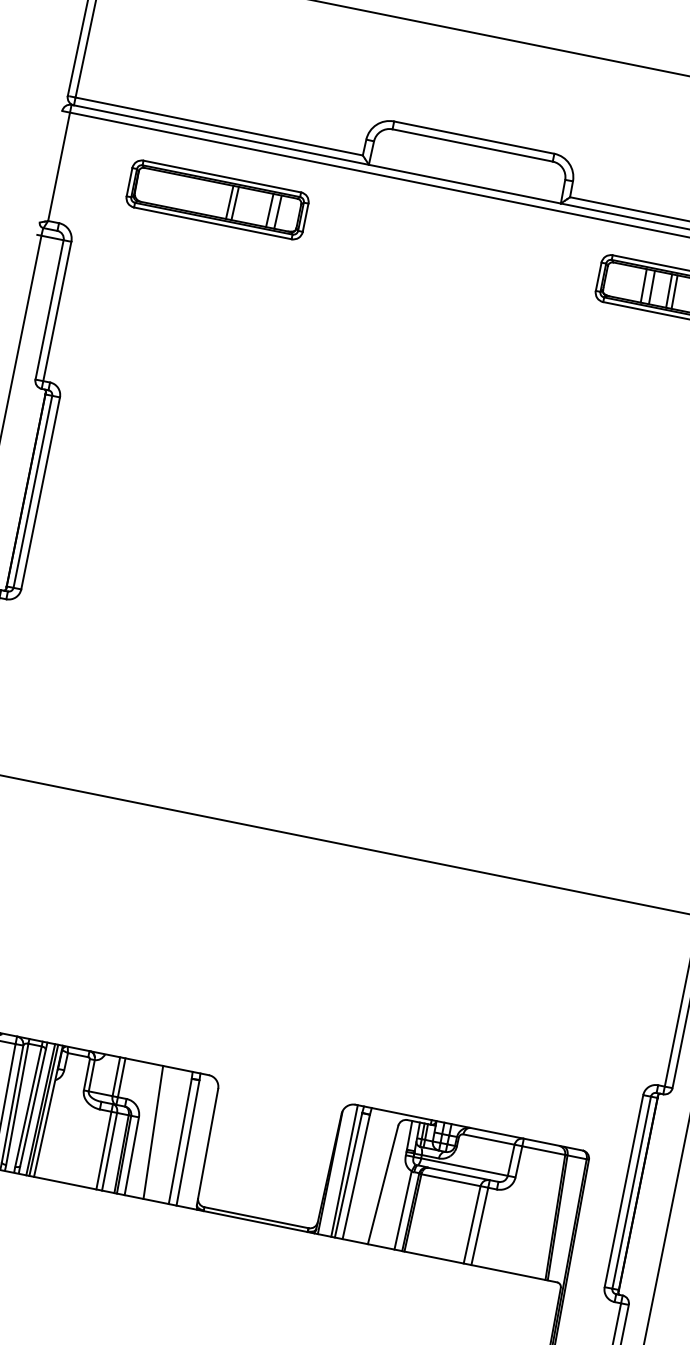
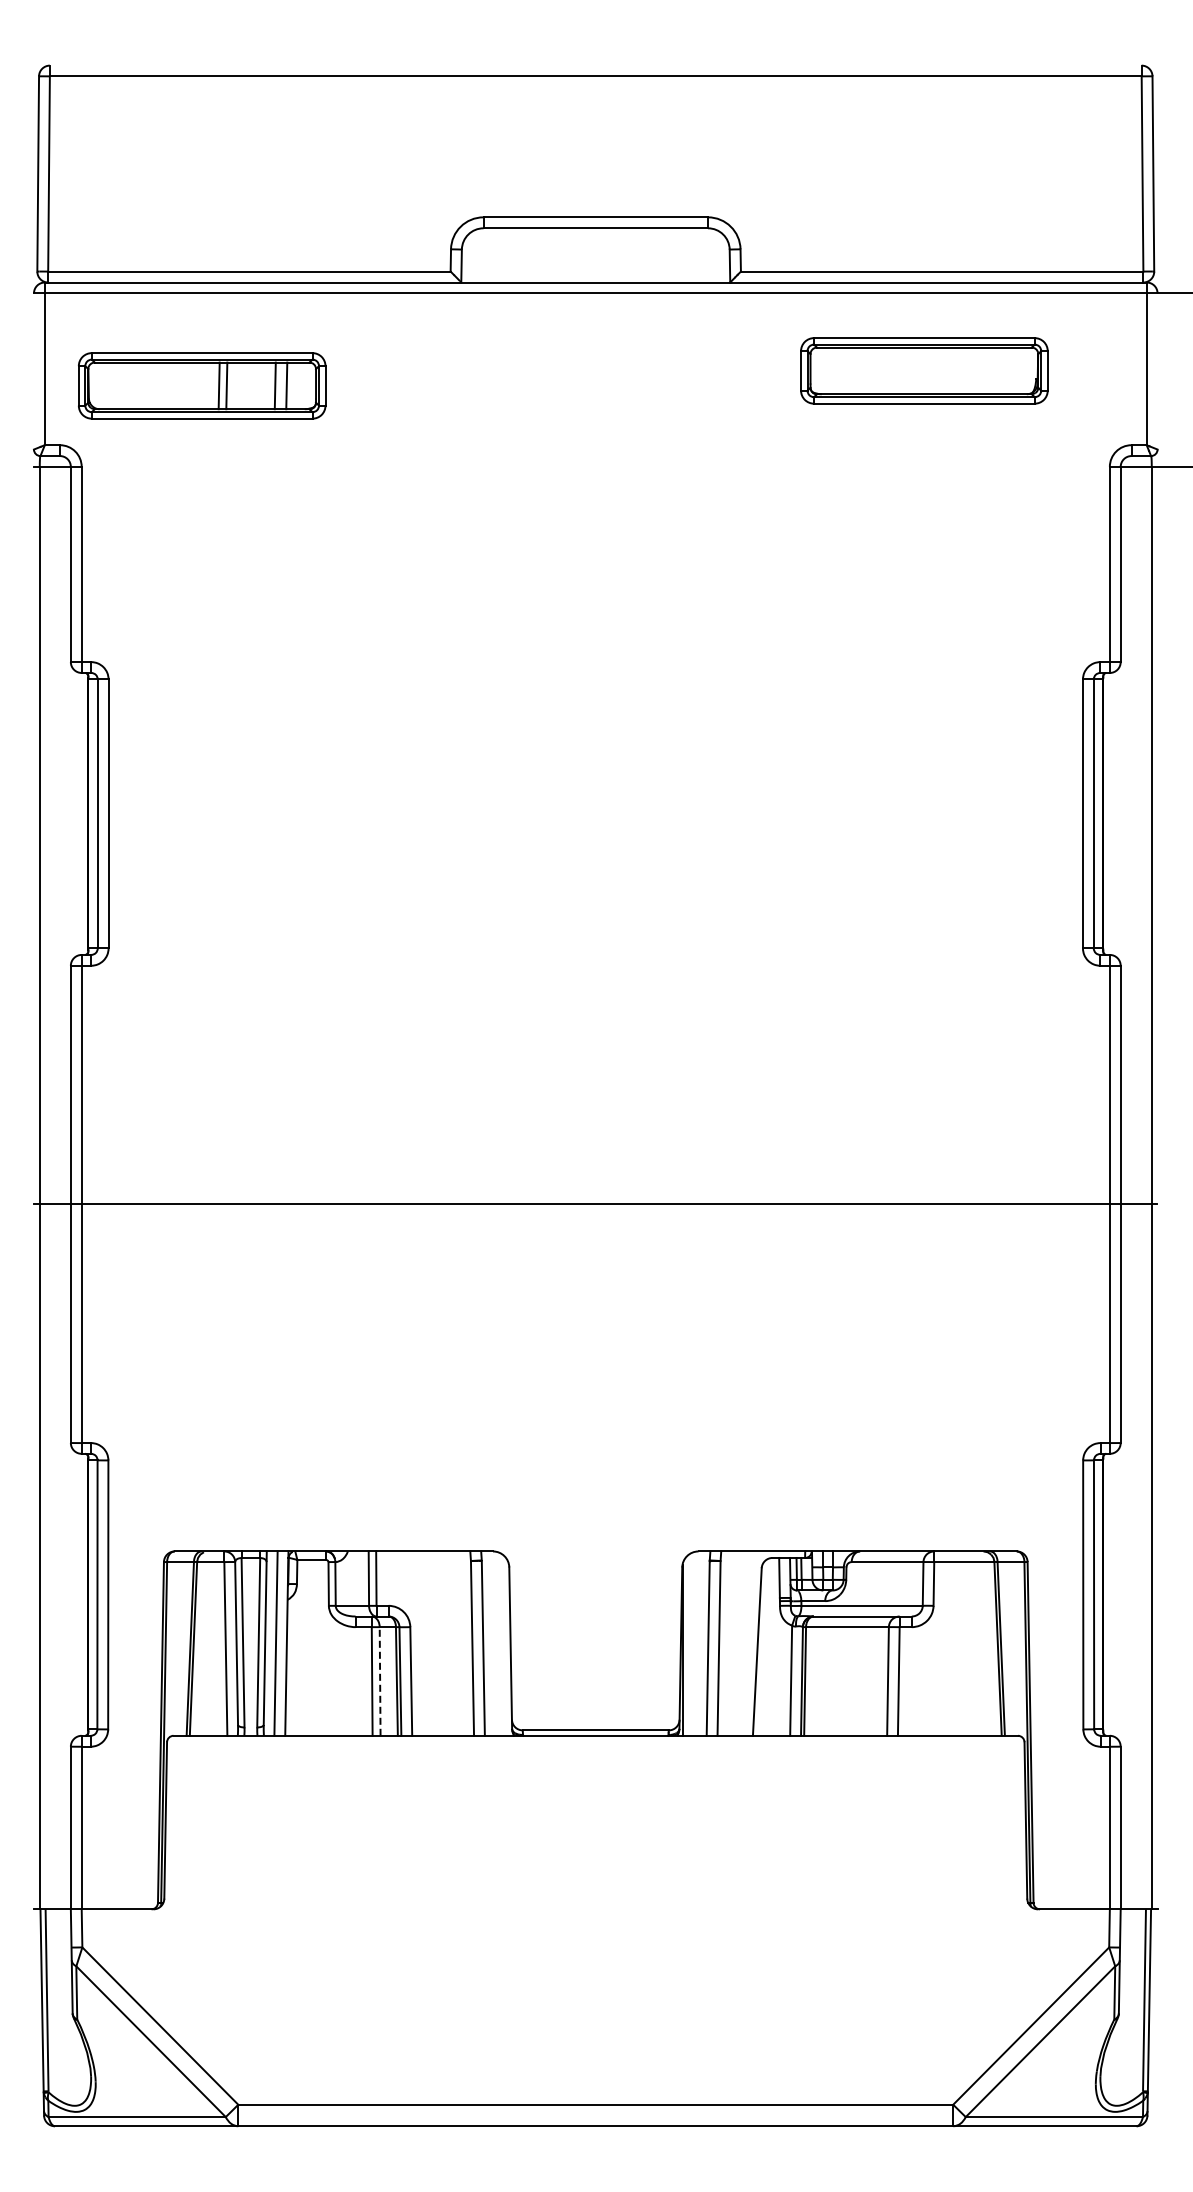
part: (217, 199) -> (202, 385), moved
line: (643, 285) -> (863, 370), removed
line: (651, 287) -> (875, 370), removed
line: (669, 290) -> (899, 370), removed
line: (674, 291) -> (906, 370), removed
line: (43, 1110) -> (279, 1643), removed
line: (153, 1132) -> (433, 1643), removed
line: (109, 1151) -> (380, 1680), solid -> dashed
line: (344, 1170) -> (701, 1643), removed

